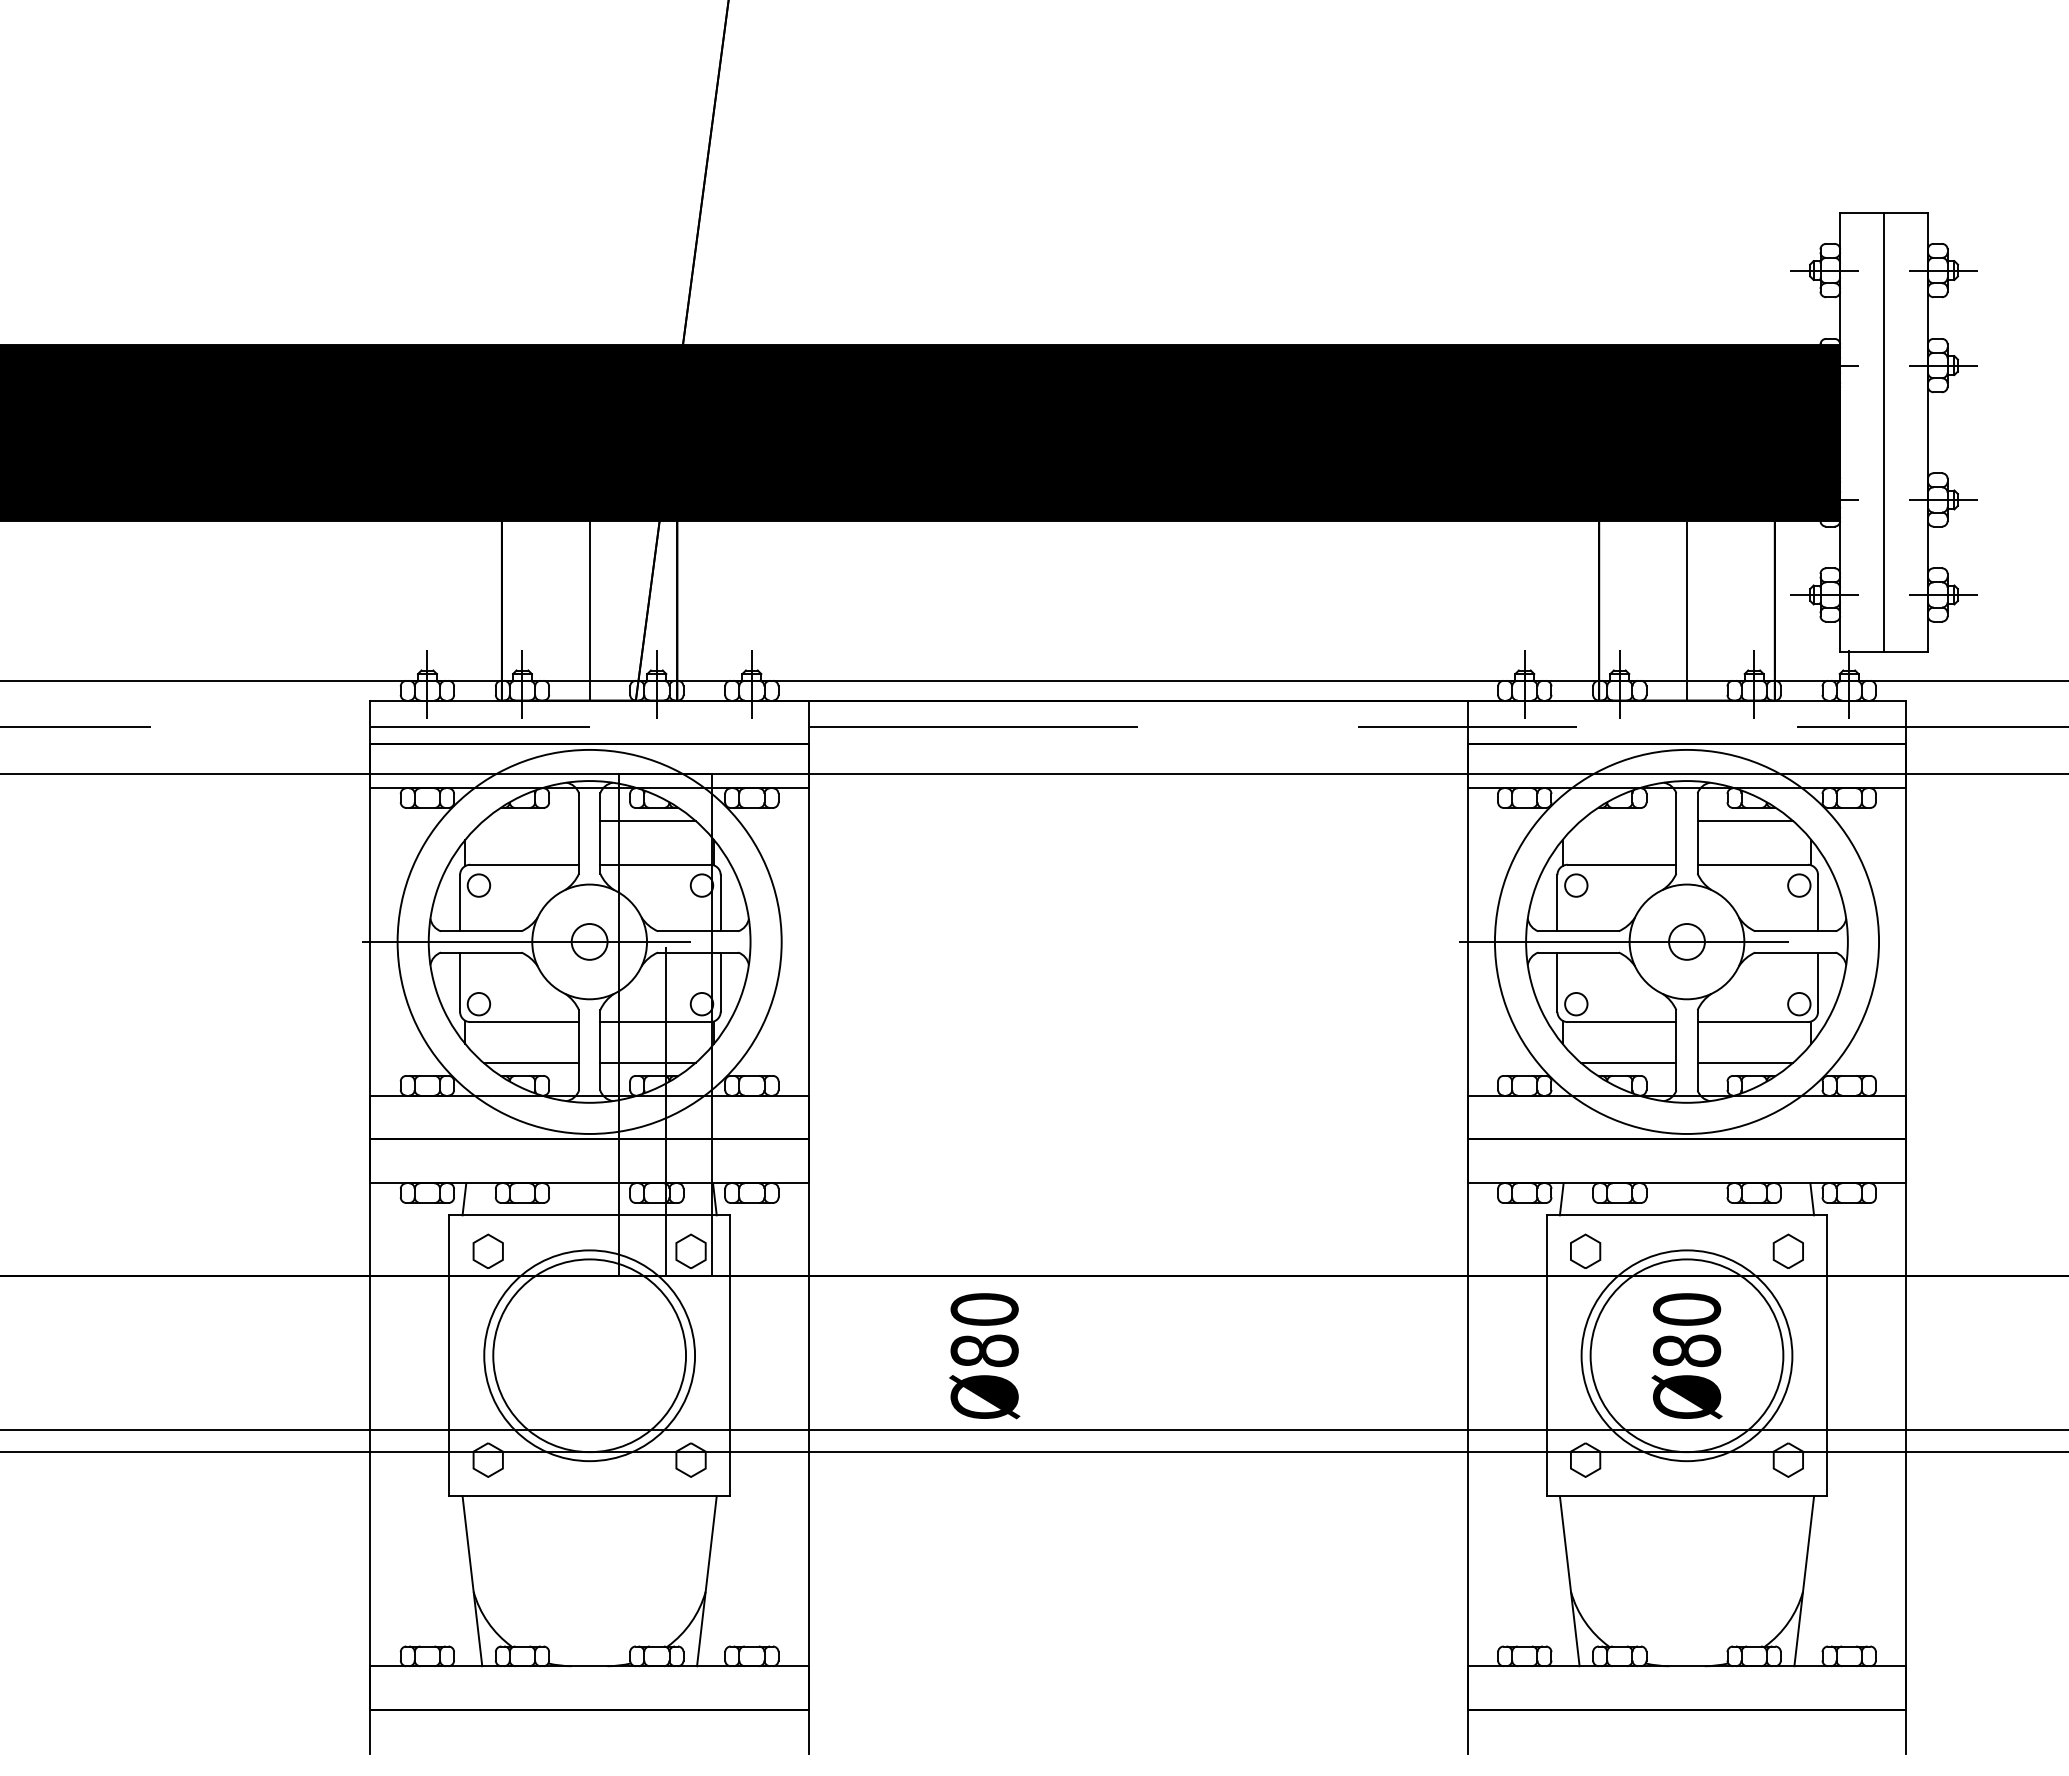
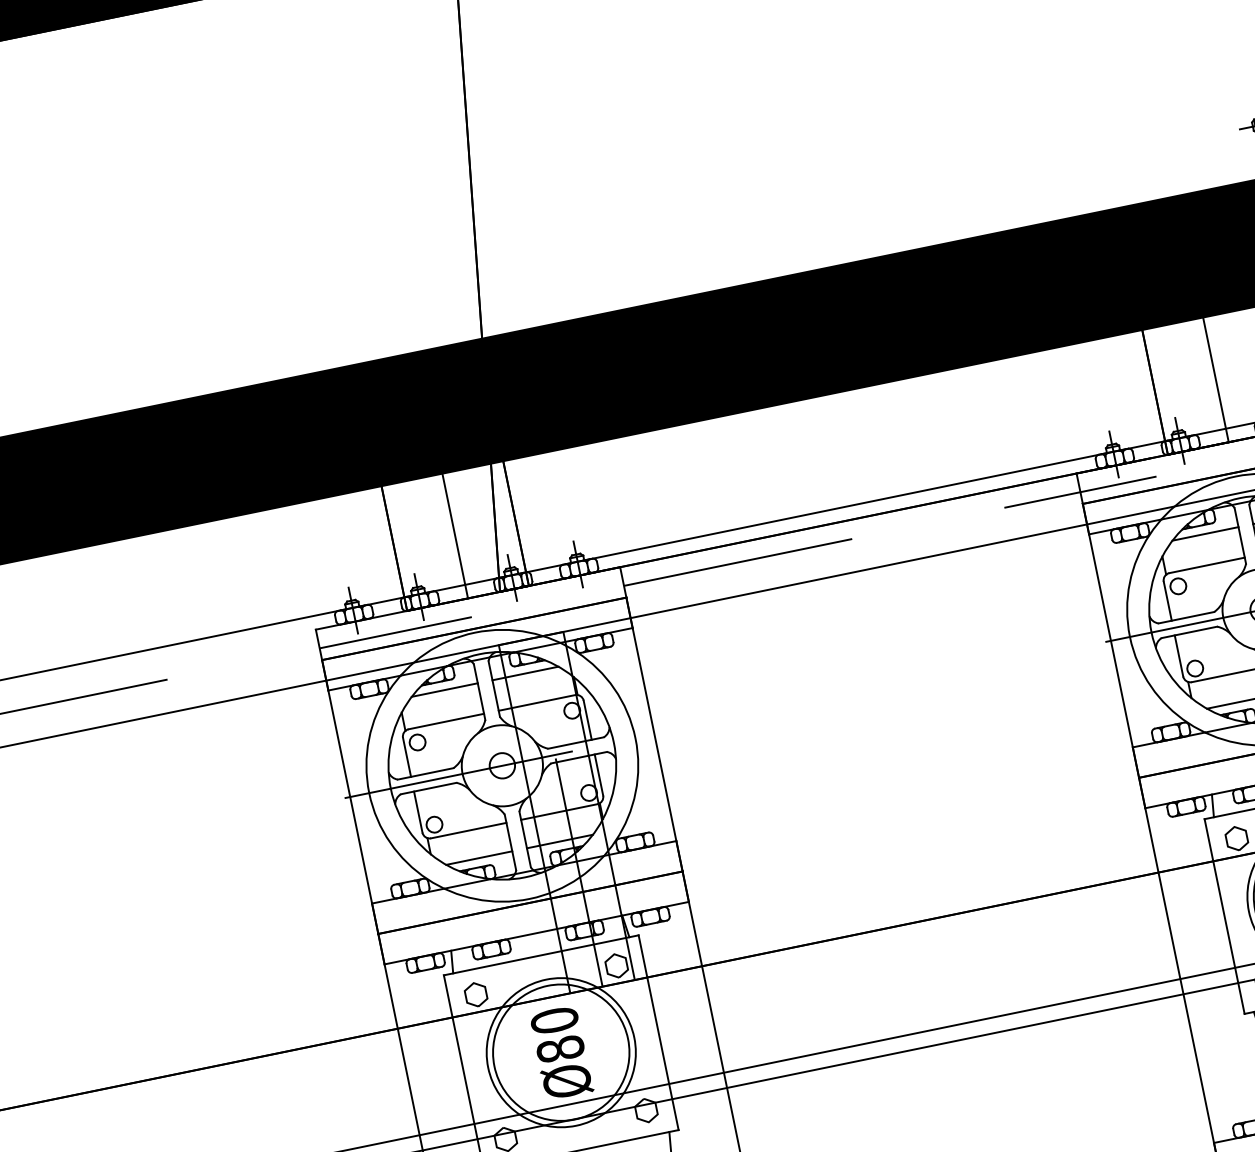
line: (531, 820) -> (444, 689), added
line: (1628, 820) -> (1205, 533), added
text: (984, 1356) -> (561, 1053), moved

